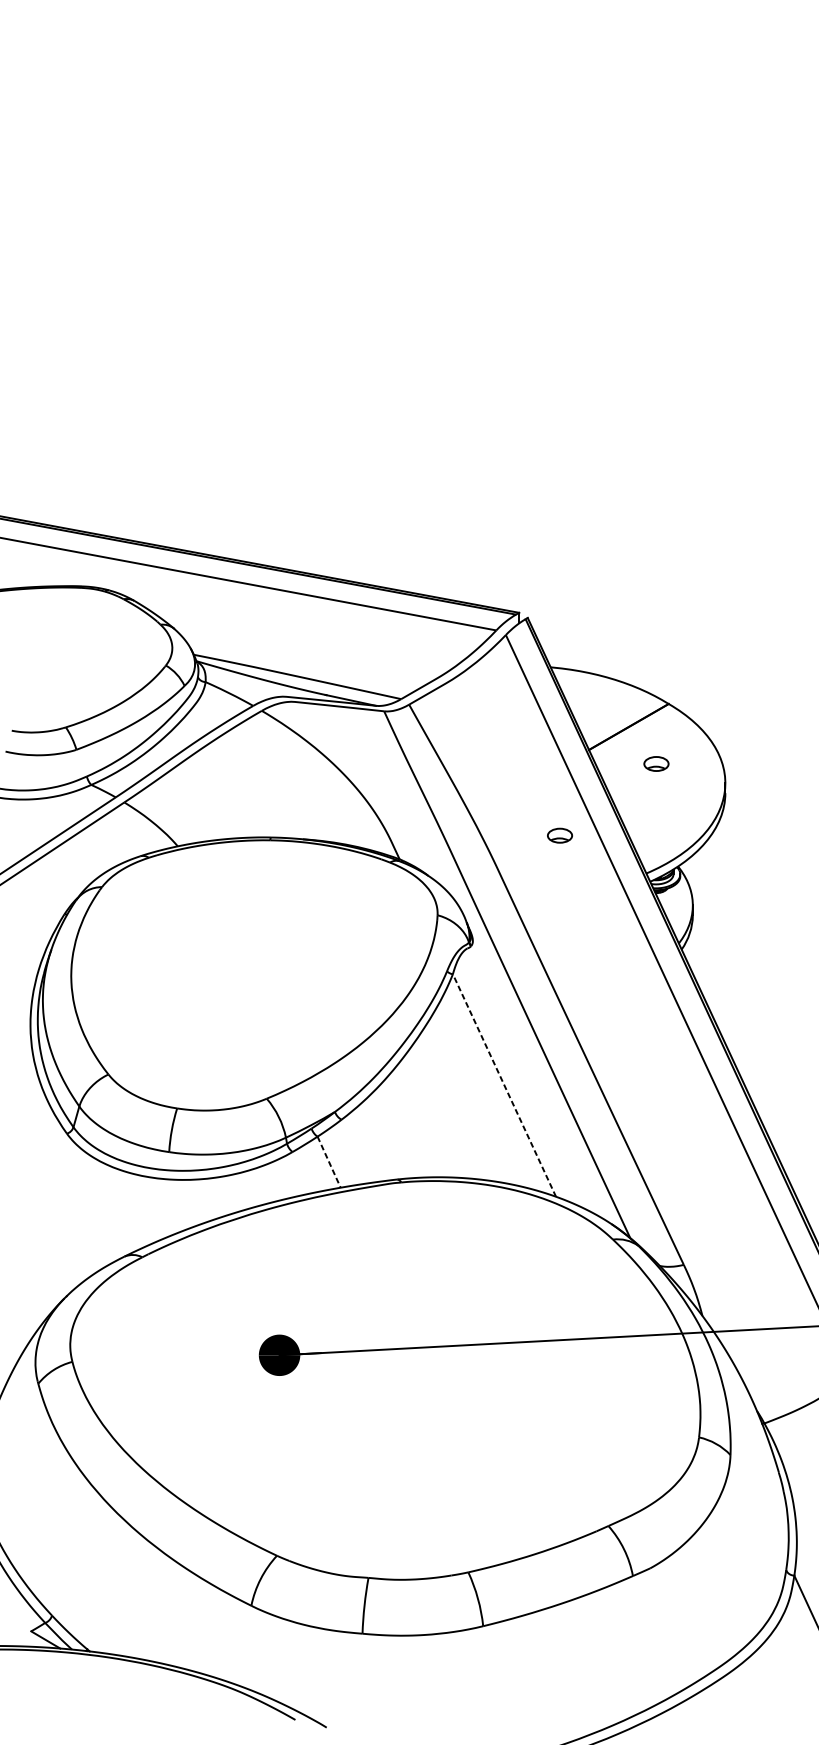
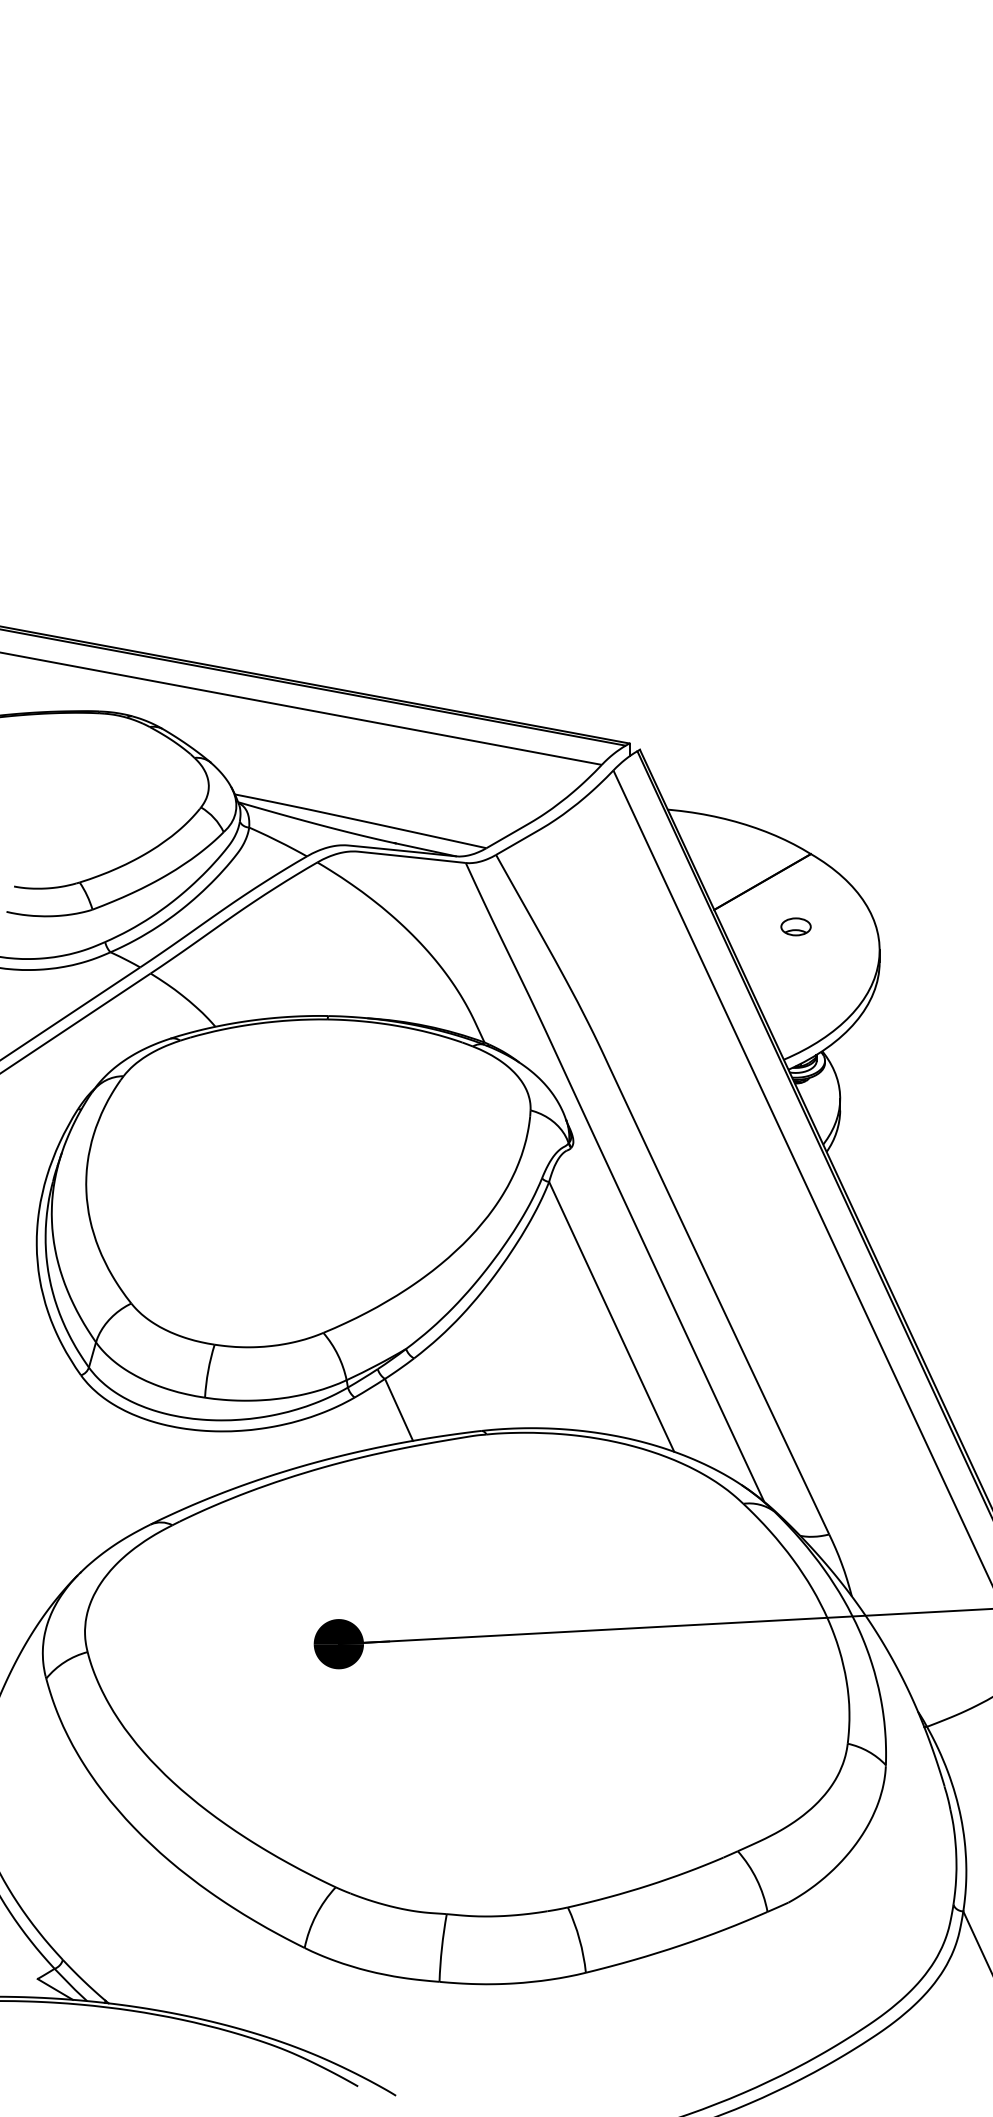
part: (559, 835) -> (678, 1013), removed
line: (504, 1085) -> (611, 1316), dashed -> solid
line: (329, 1162) -> (399, 1410), dashed -> solid

